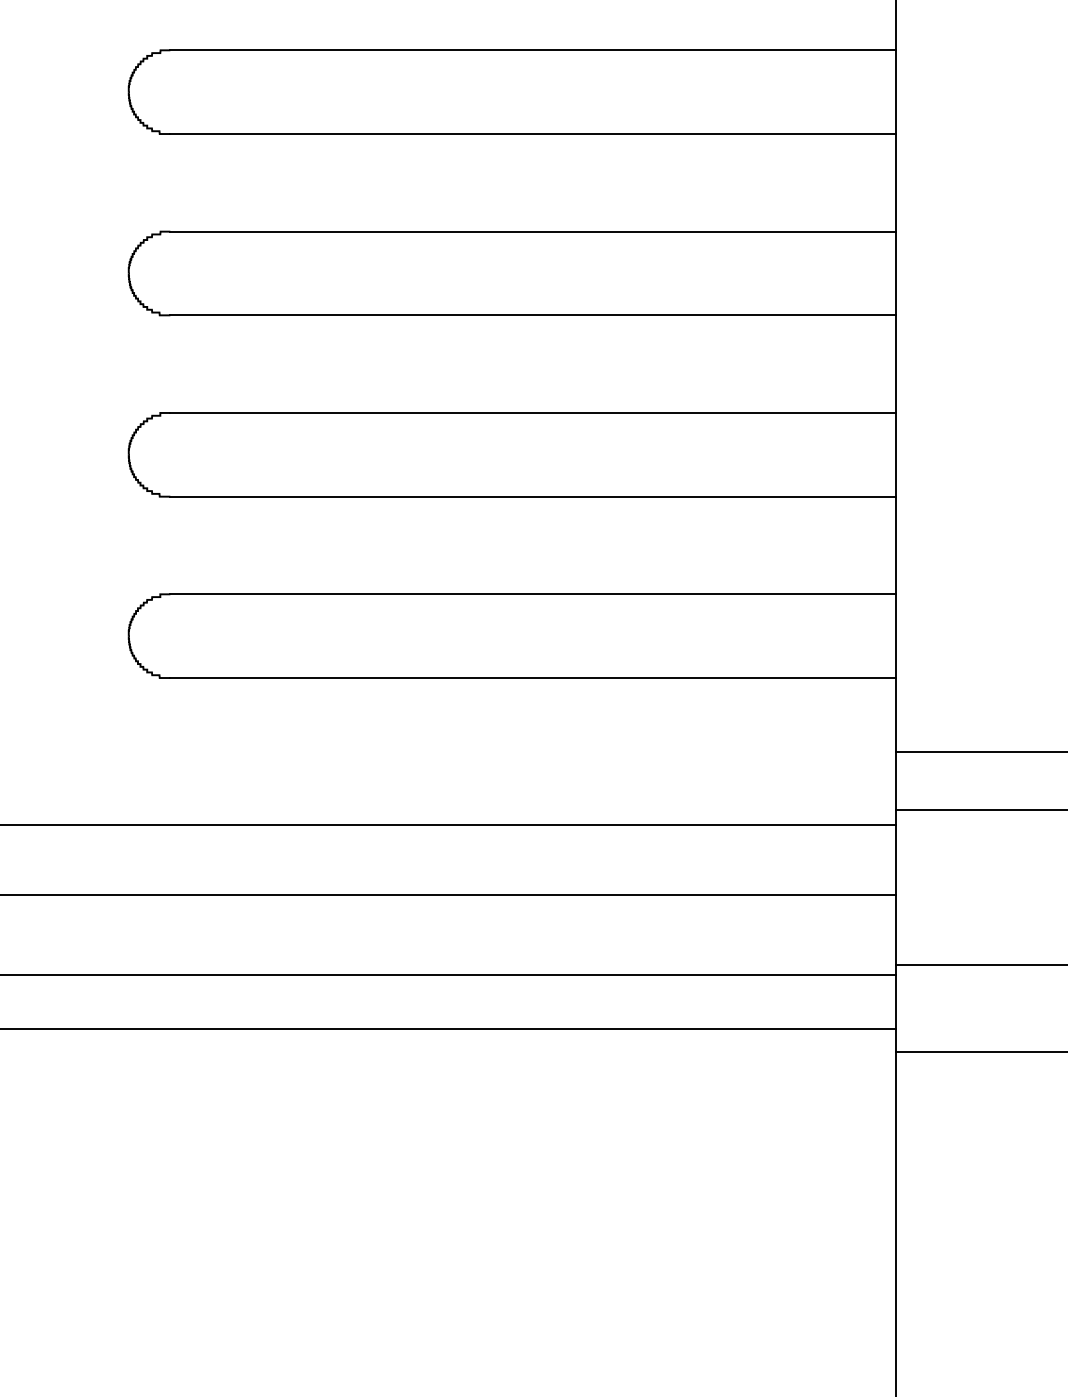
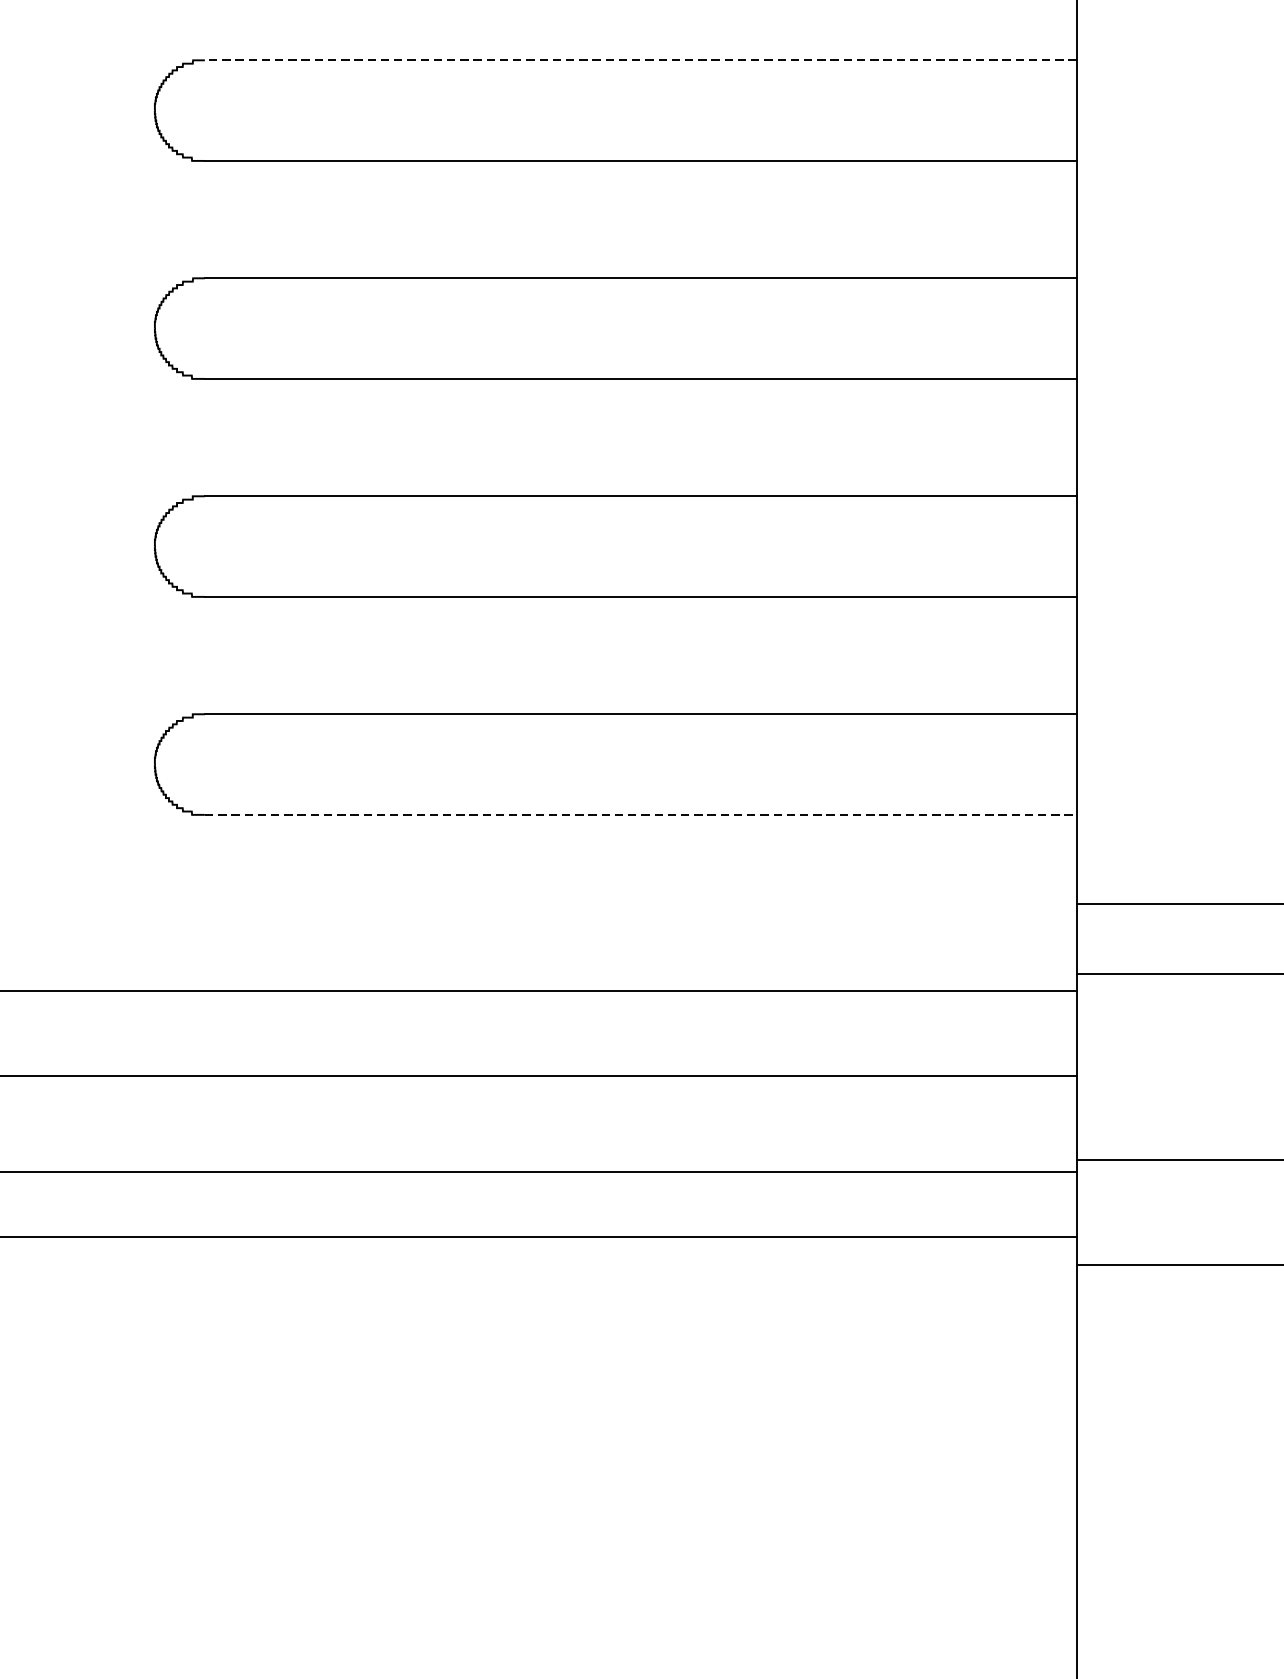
line: (533, 50) -> (641, 60), solid -> dashed
line: (533, 678) -> (641, 815), solid -> dashed

